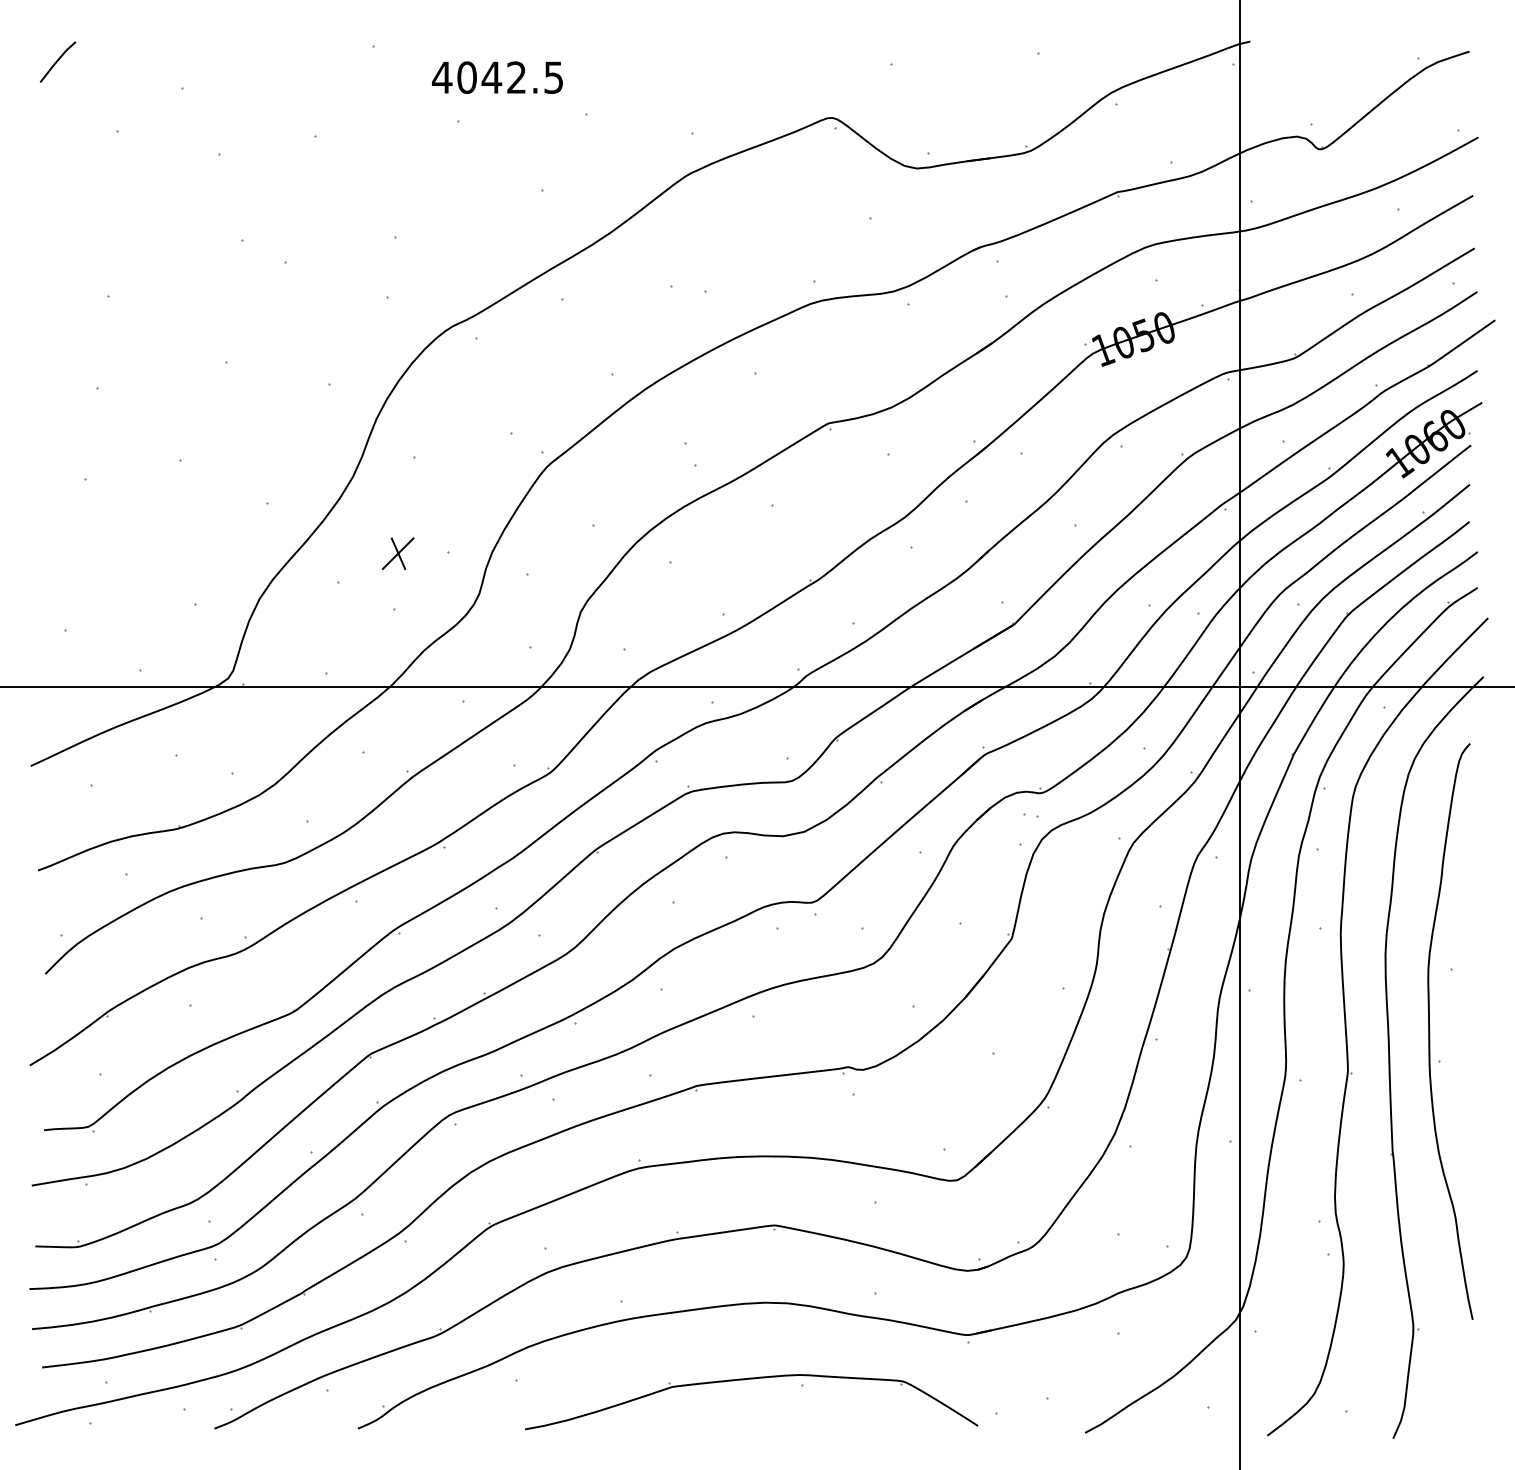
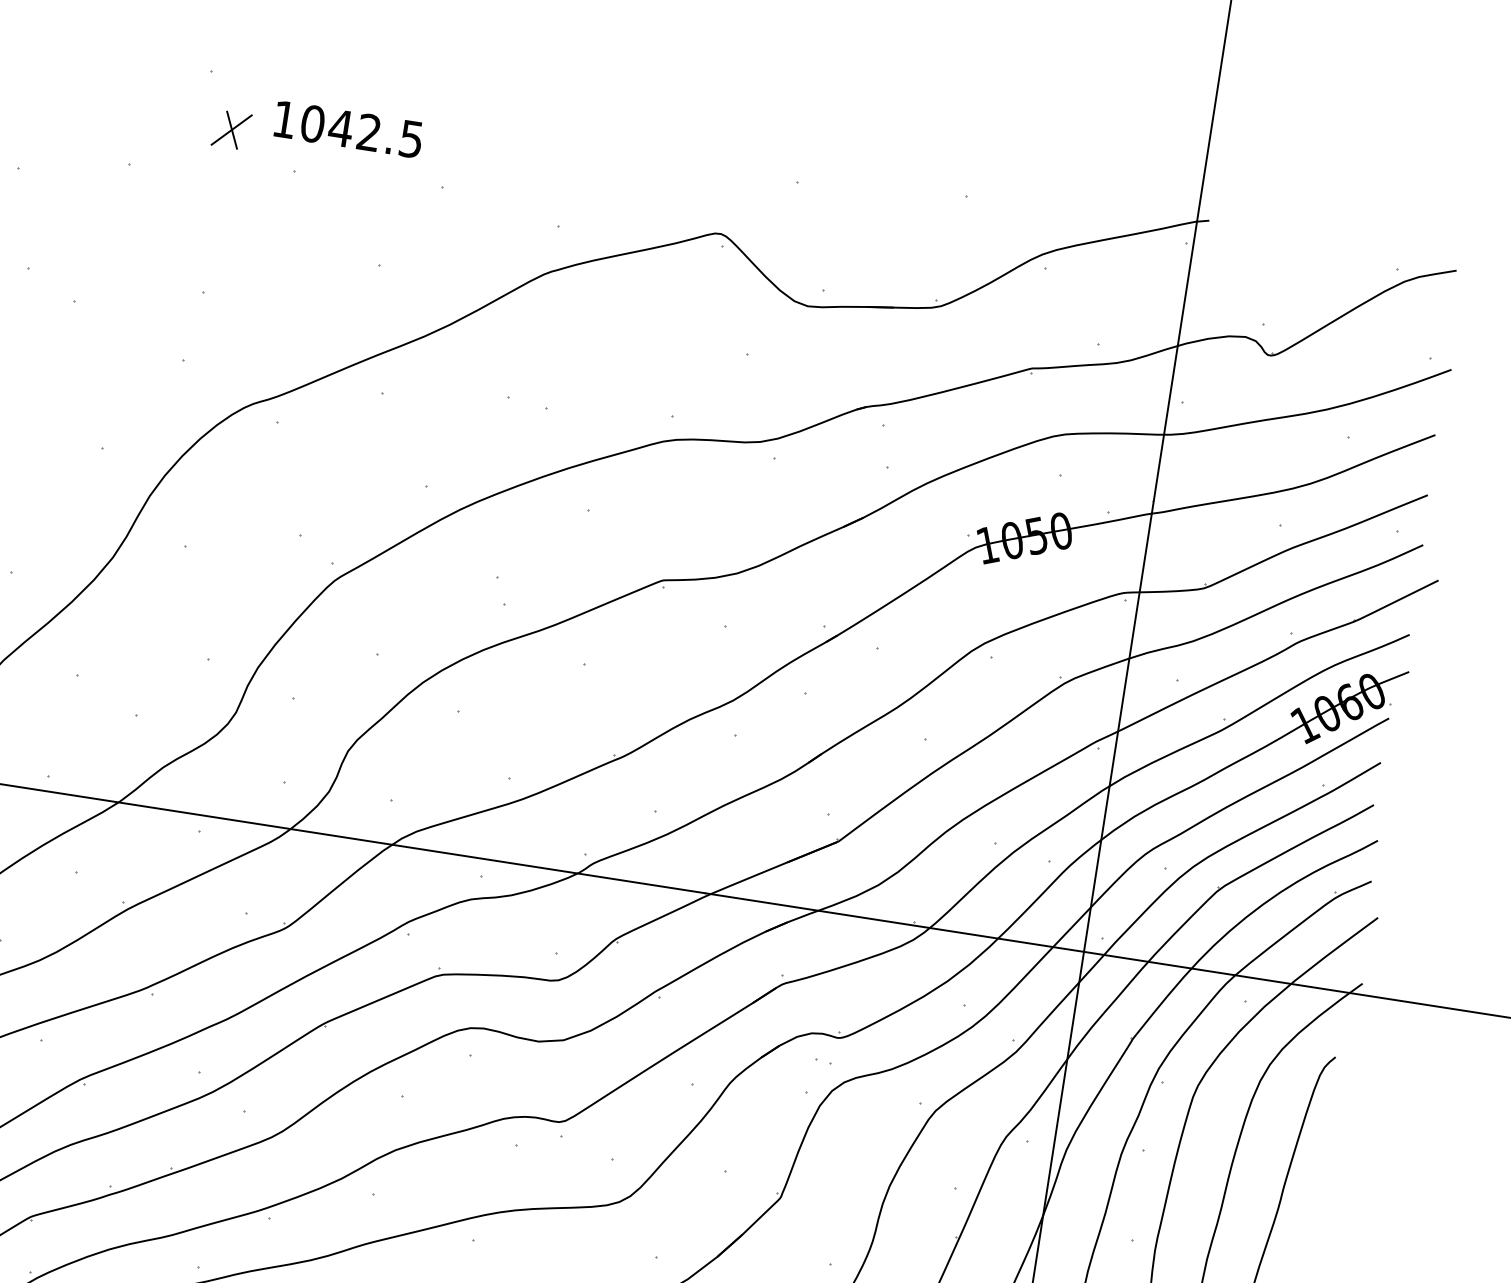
text: (441, 77) -> (283, 119), 4042.5 -> 1042.5
part: (398, 553) -> (232, 129), moved

